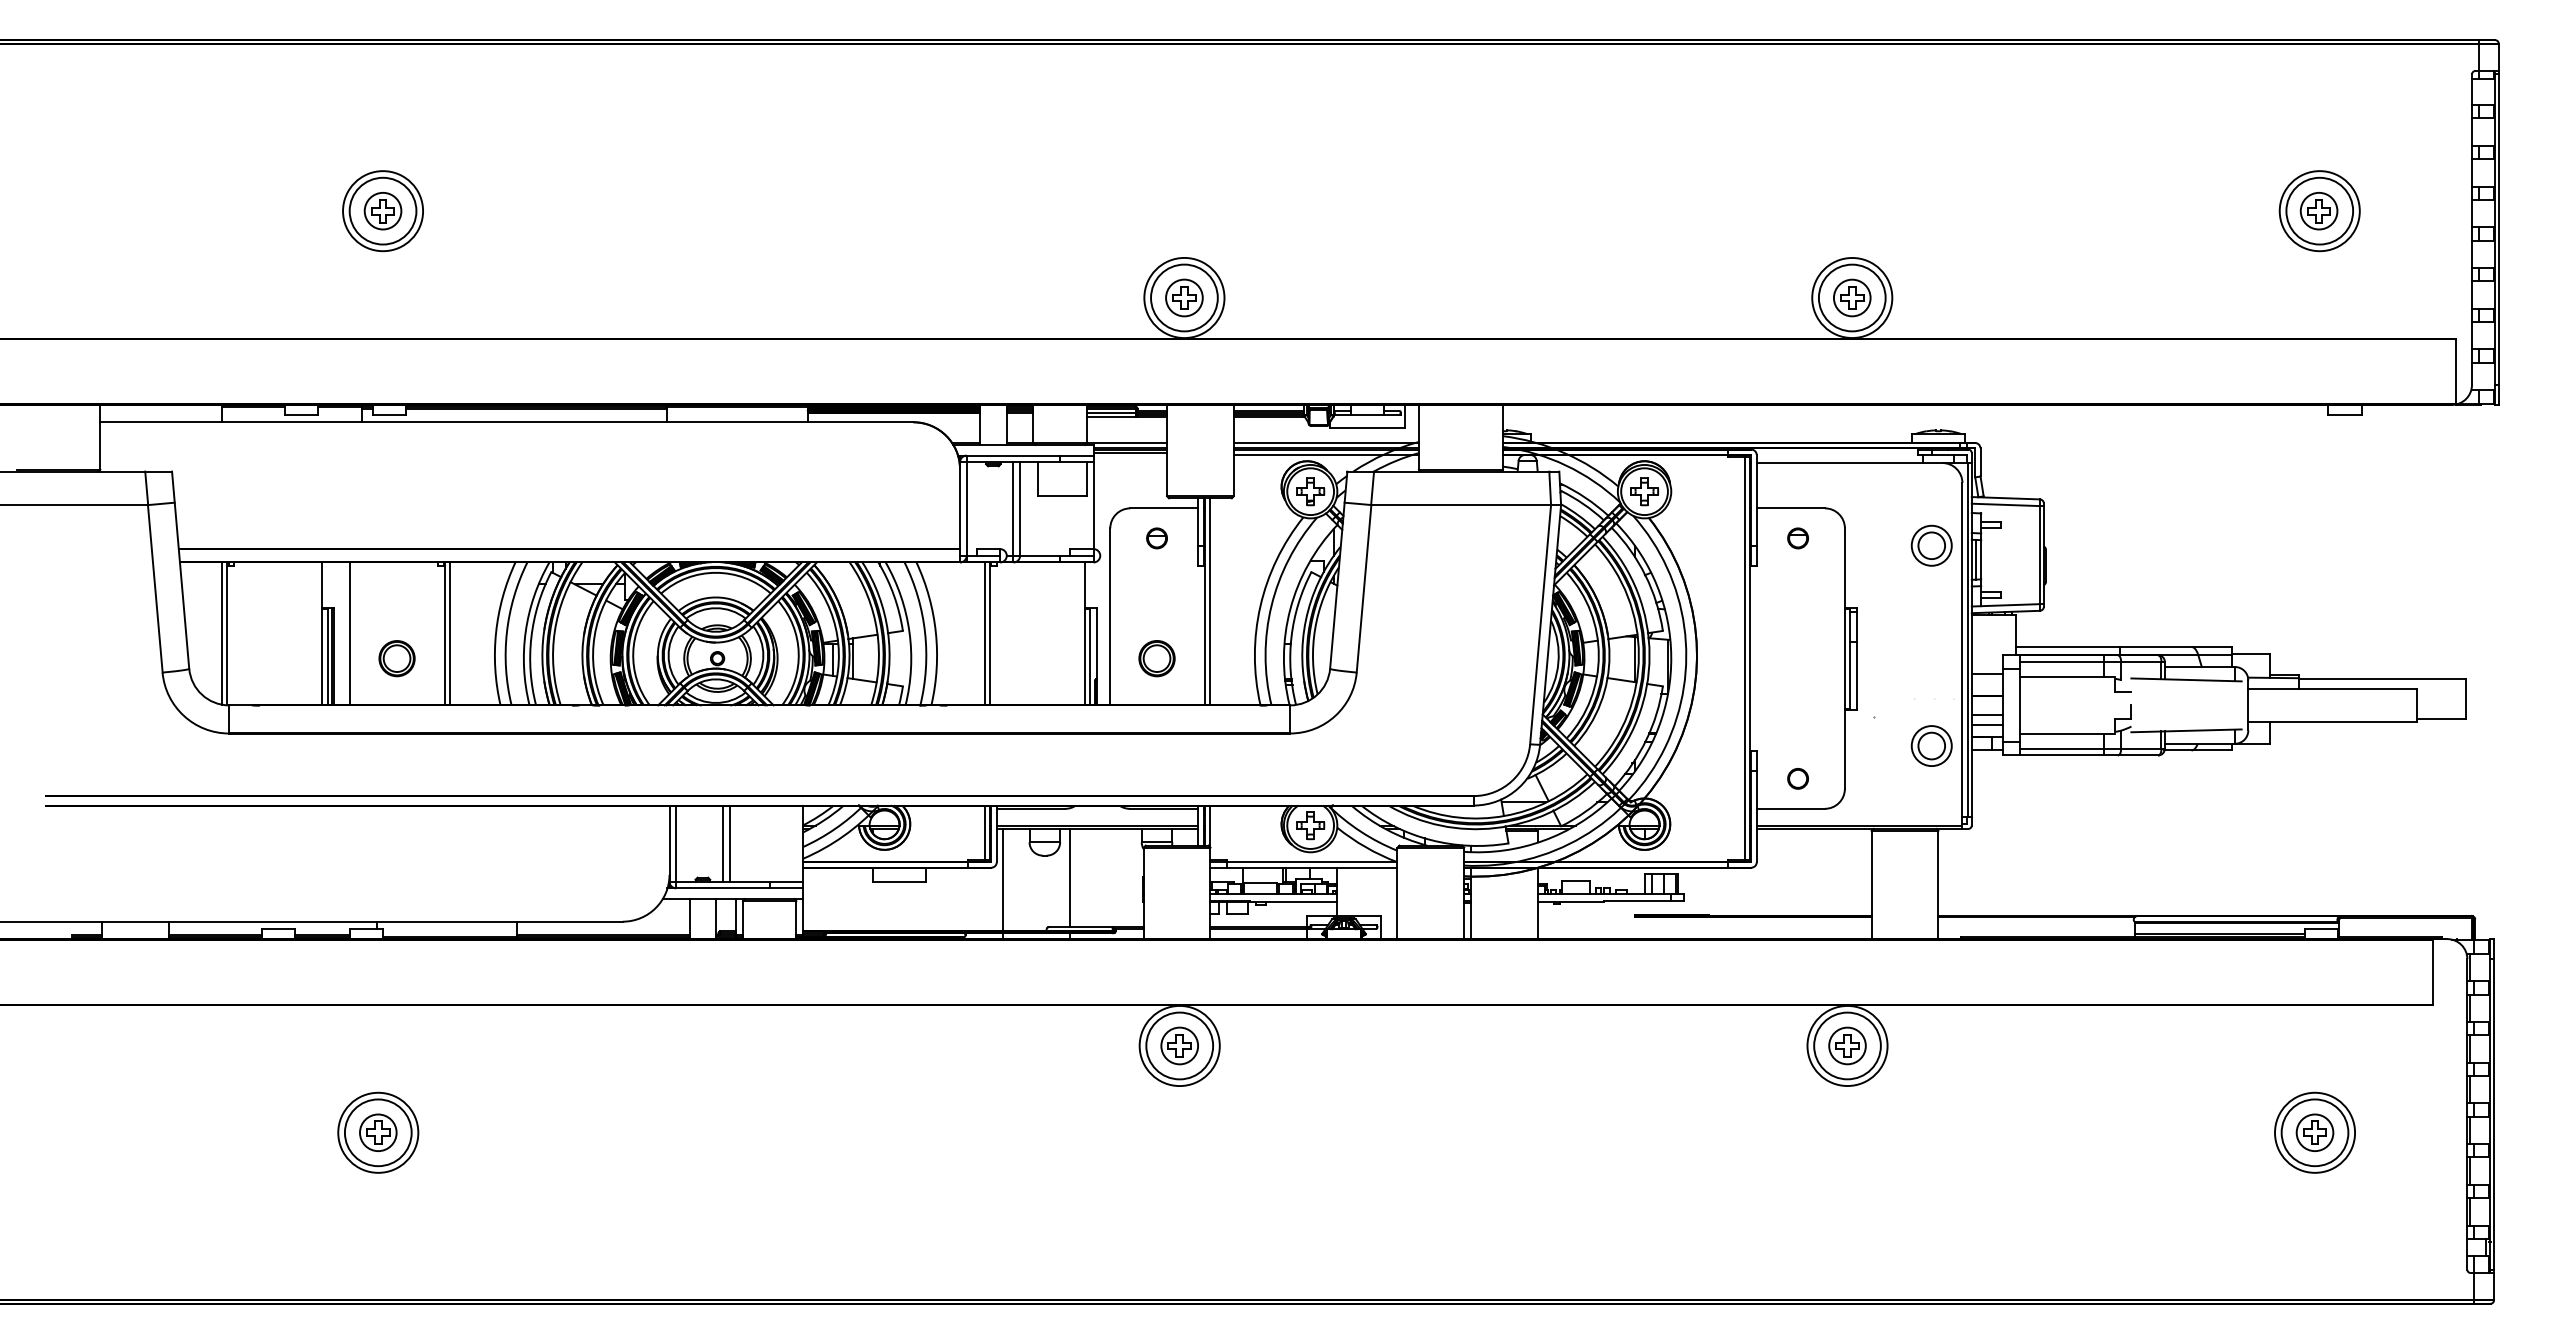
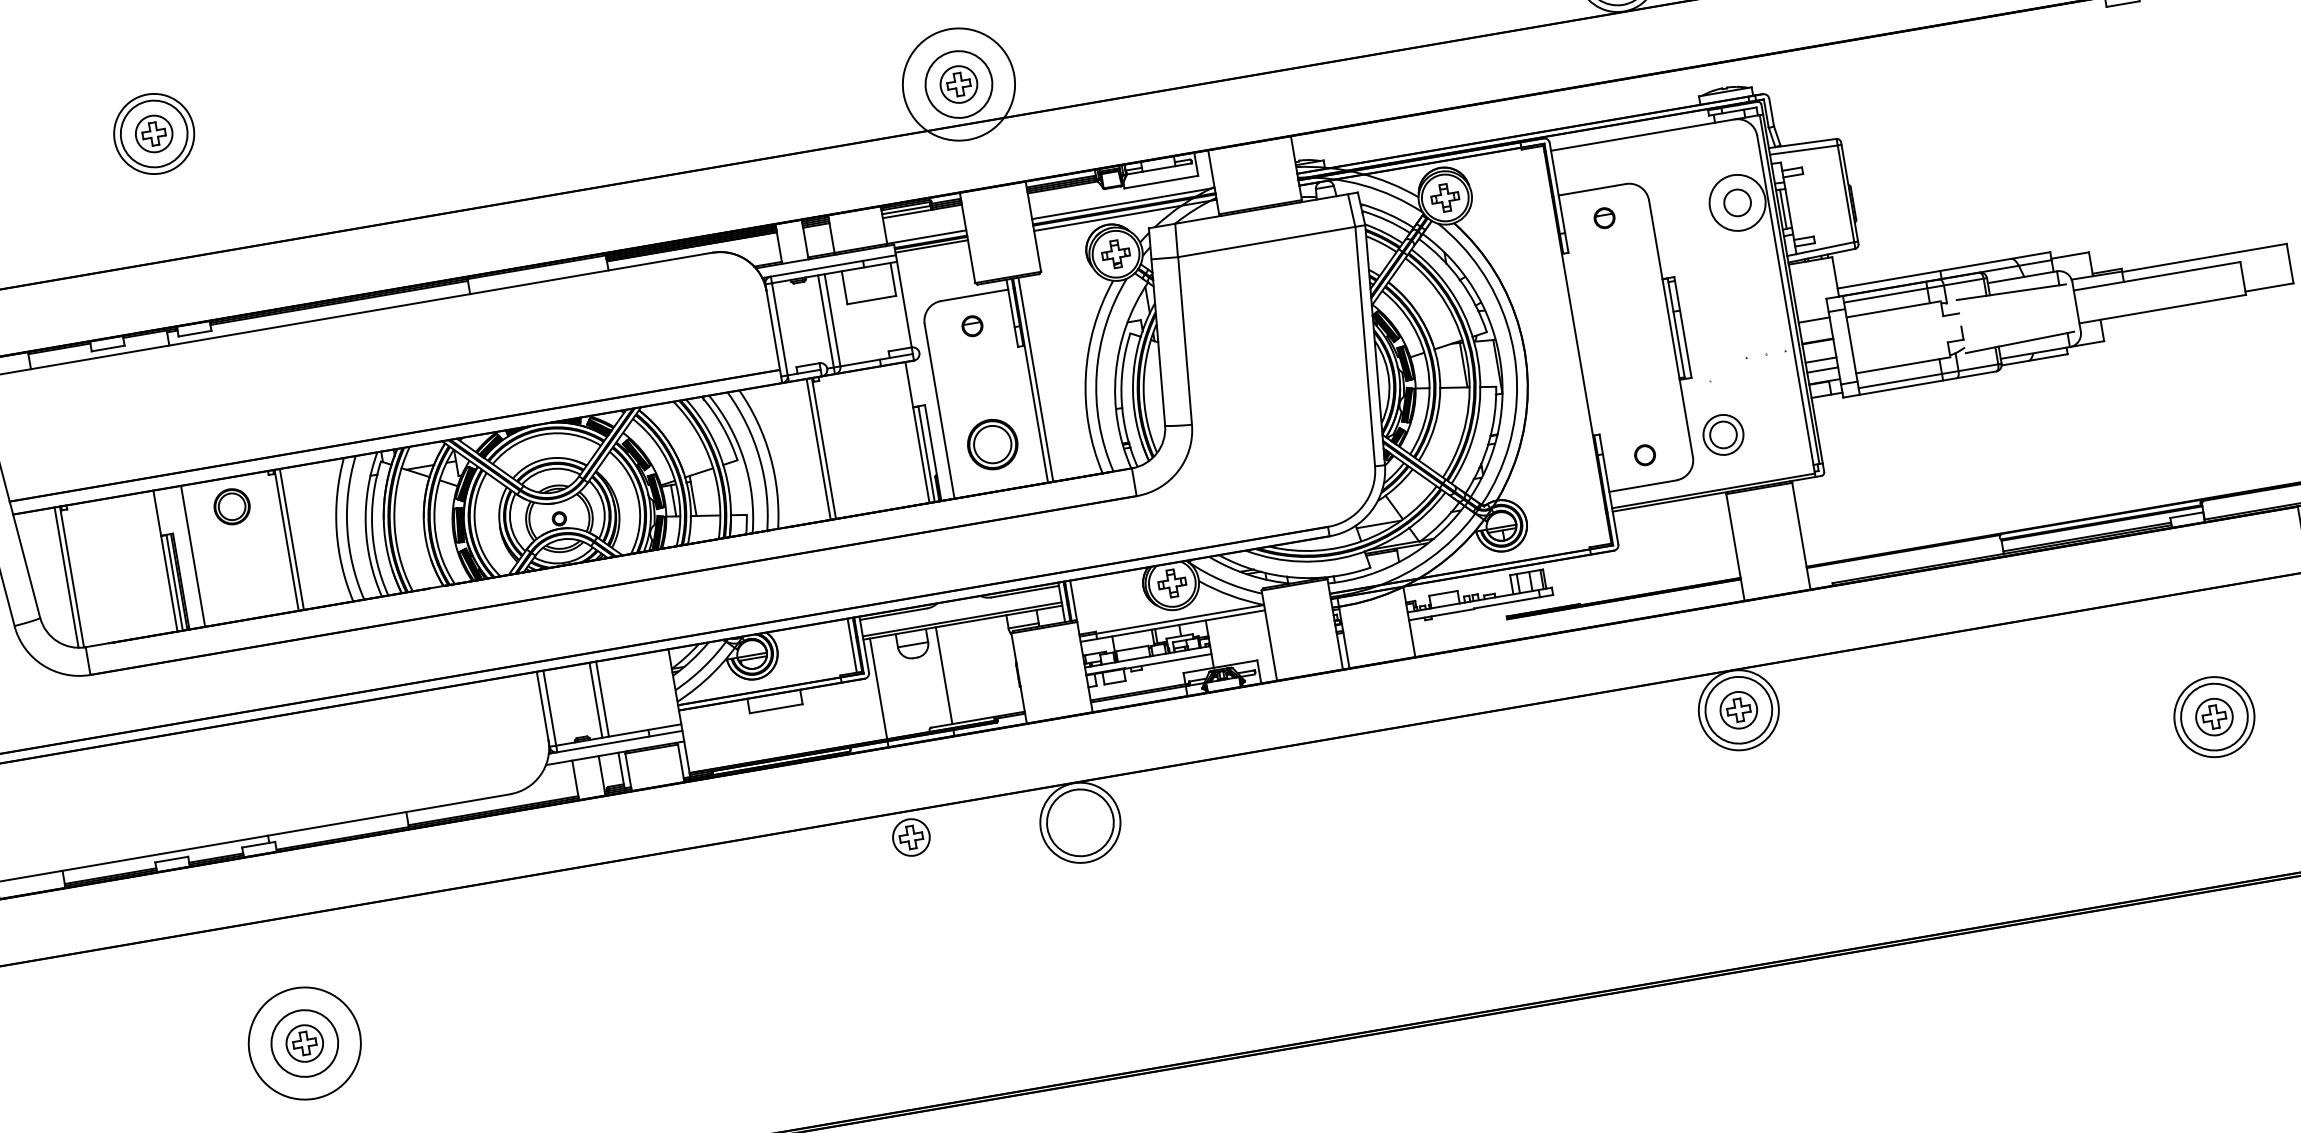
circle: (1184, 297) -> (958, 84), size x1.4
circle: (1931, 545) -> (1737, 202), size x1.4
part: (396, 658) -> (231, 506), moved
part: (1156, 658) -> (992, 444), size x1.4
line: (1744, 658) -> (1571, 345), removed
part: (1931, 745) -> (1723, 434), moved
part: (1179, 1045) -> (911, 837), moved
circle: (378, 1132) -> (304, 1043), size x1.4

